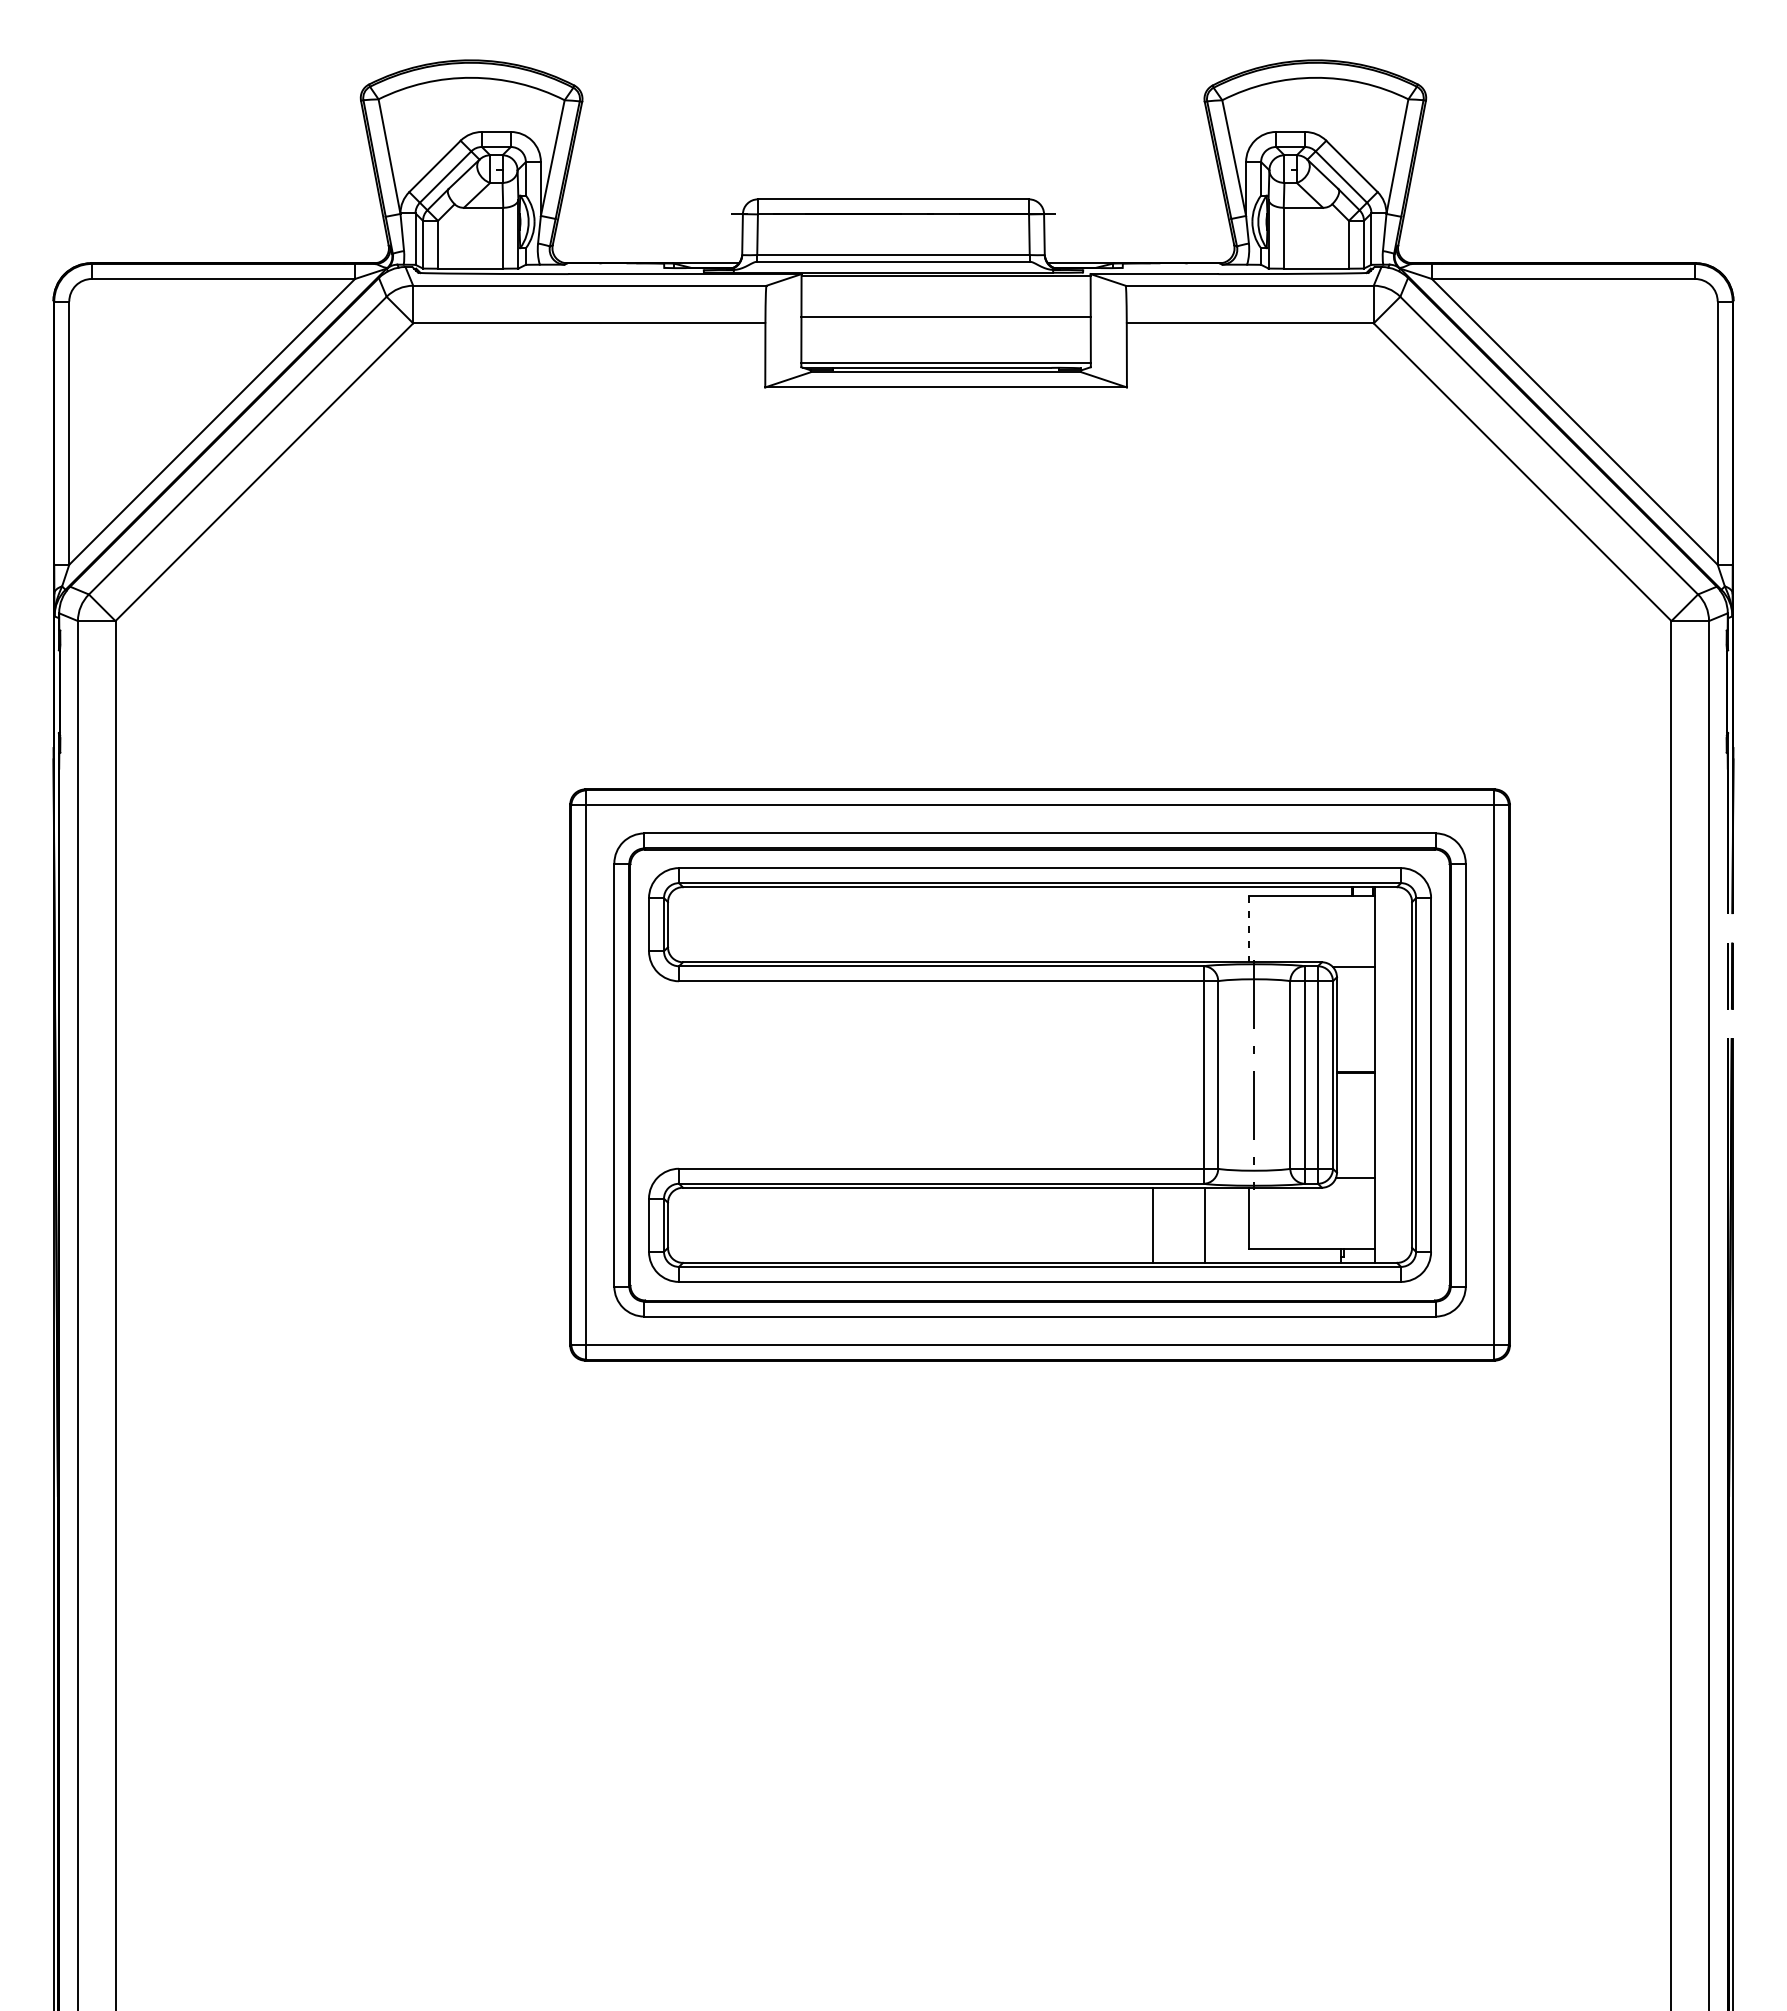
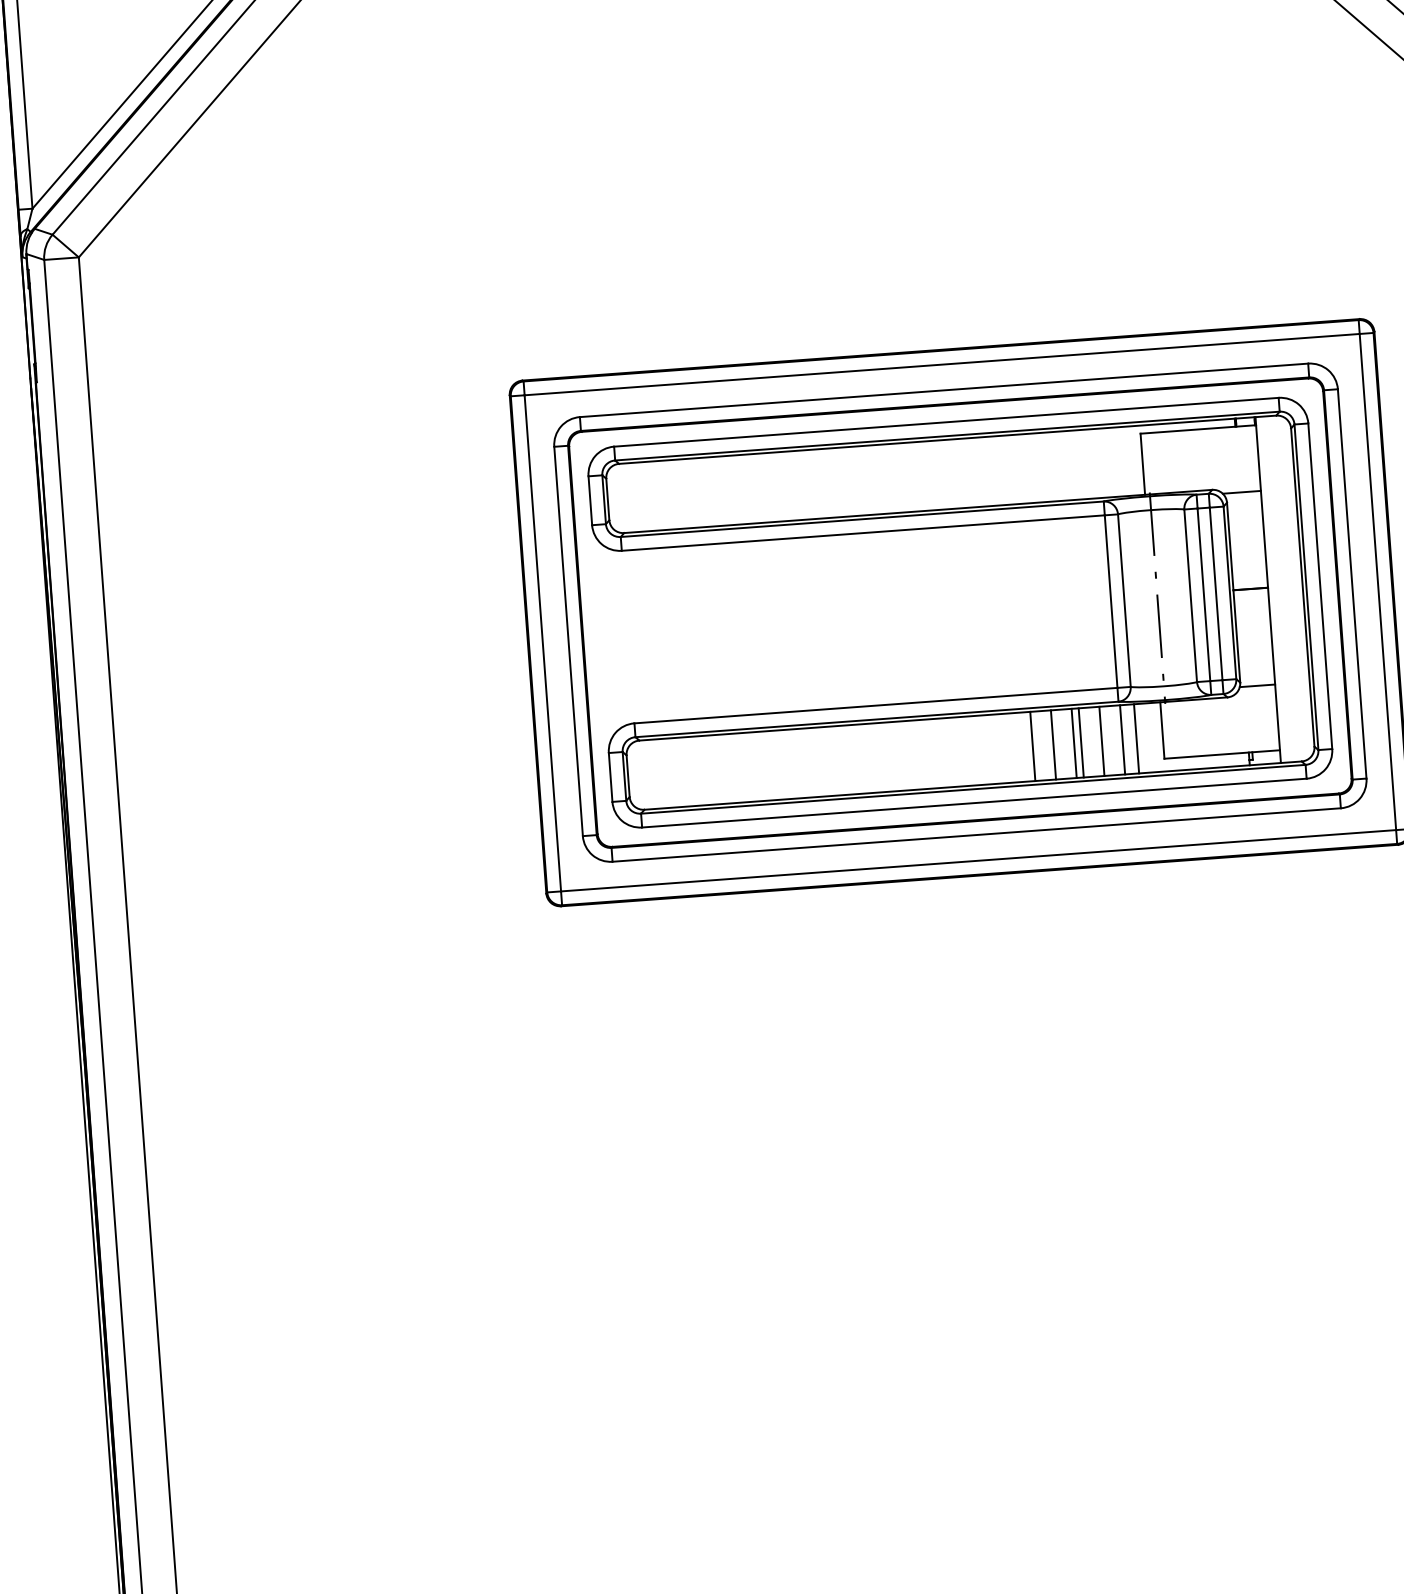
line: (1249, 929) -> (1143, 464), dashed -> solid
line: (1107, 1224) -> (1032, 745), added
line: (1130, 1224) -> (1053, 744), added
line: (1160, 1224) -> (1081, 742), added
line: (1182, 1224) -> (1101, 740), added
line: (1220, 1224) -> (1136, 738), added

